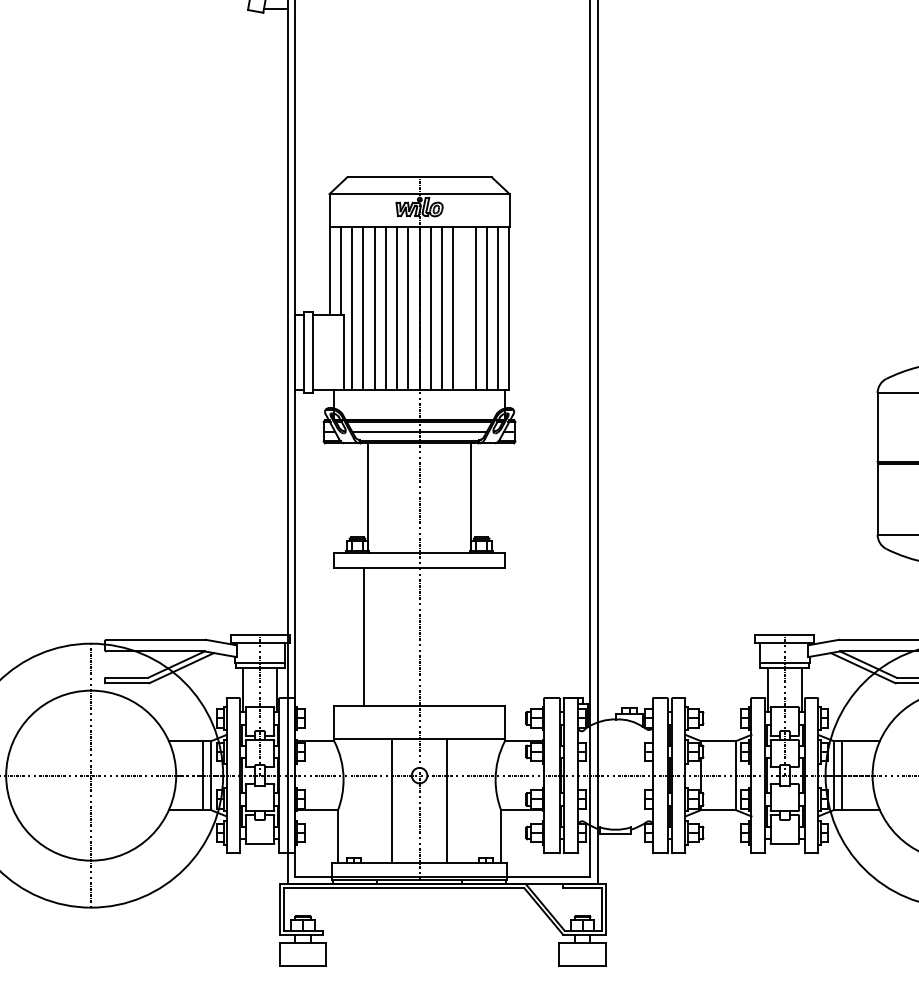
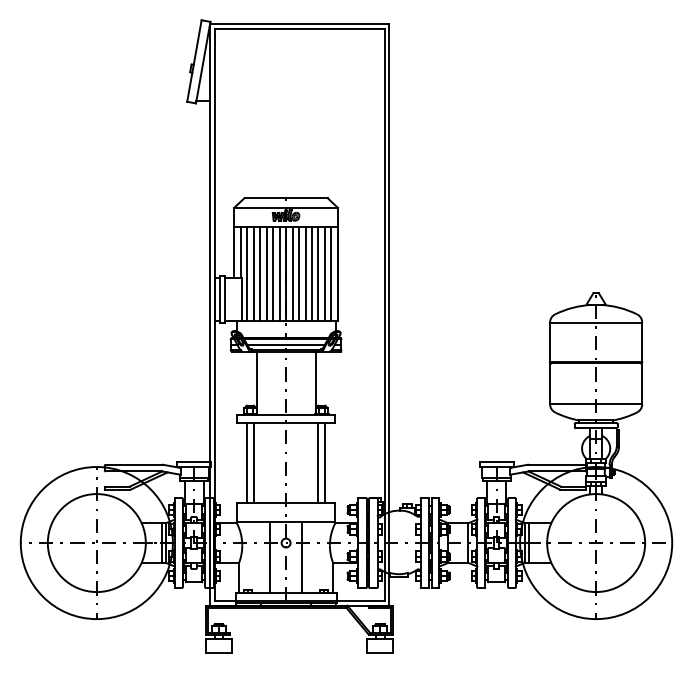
line: (463, 309) -> (311, 274), added
line: (350, 635) -> (246, 462), added
line: (475, 635) -> (318, 462), added
line: (487, 635) -> (325, 462), added

